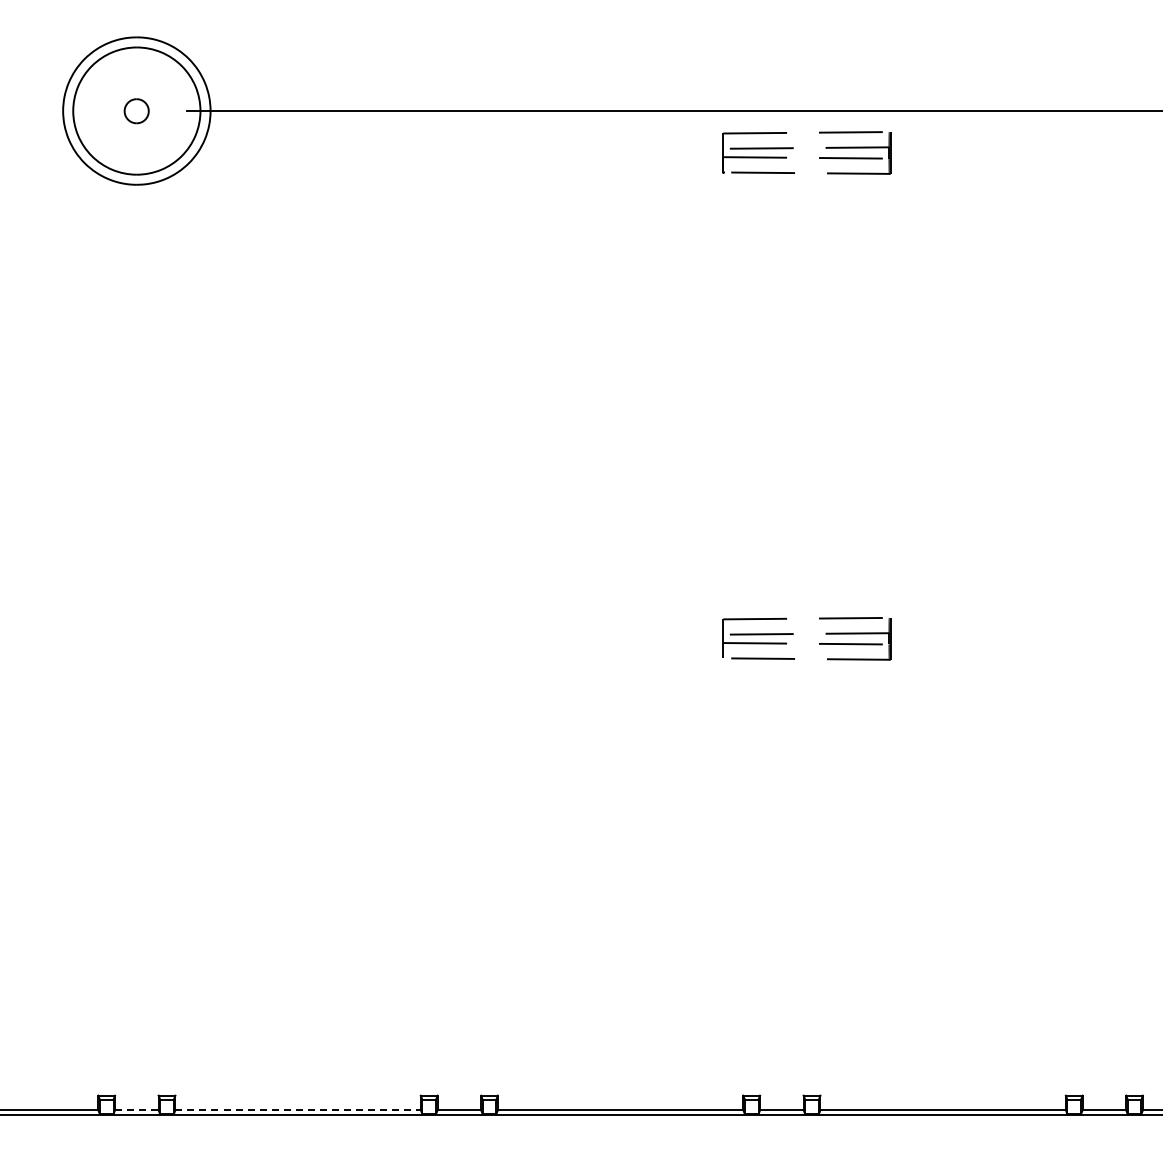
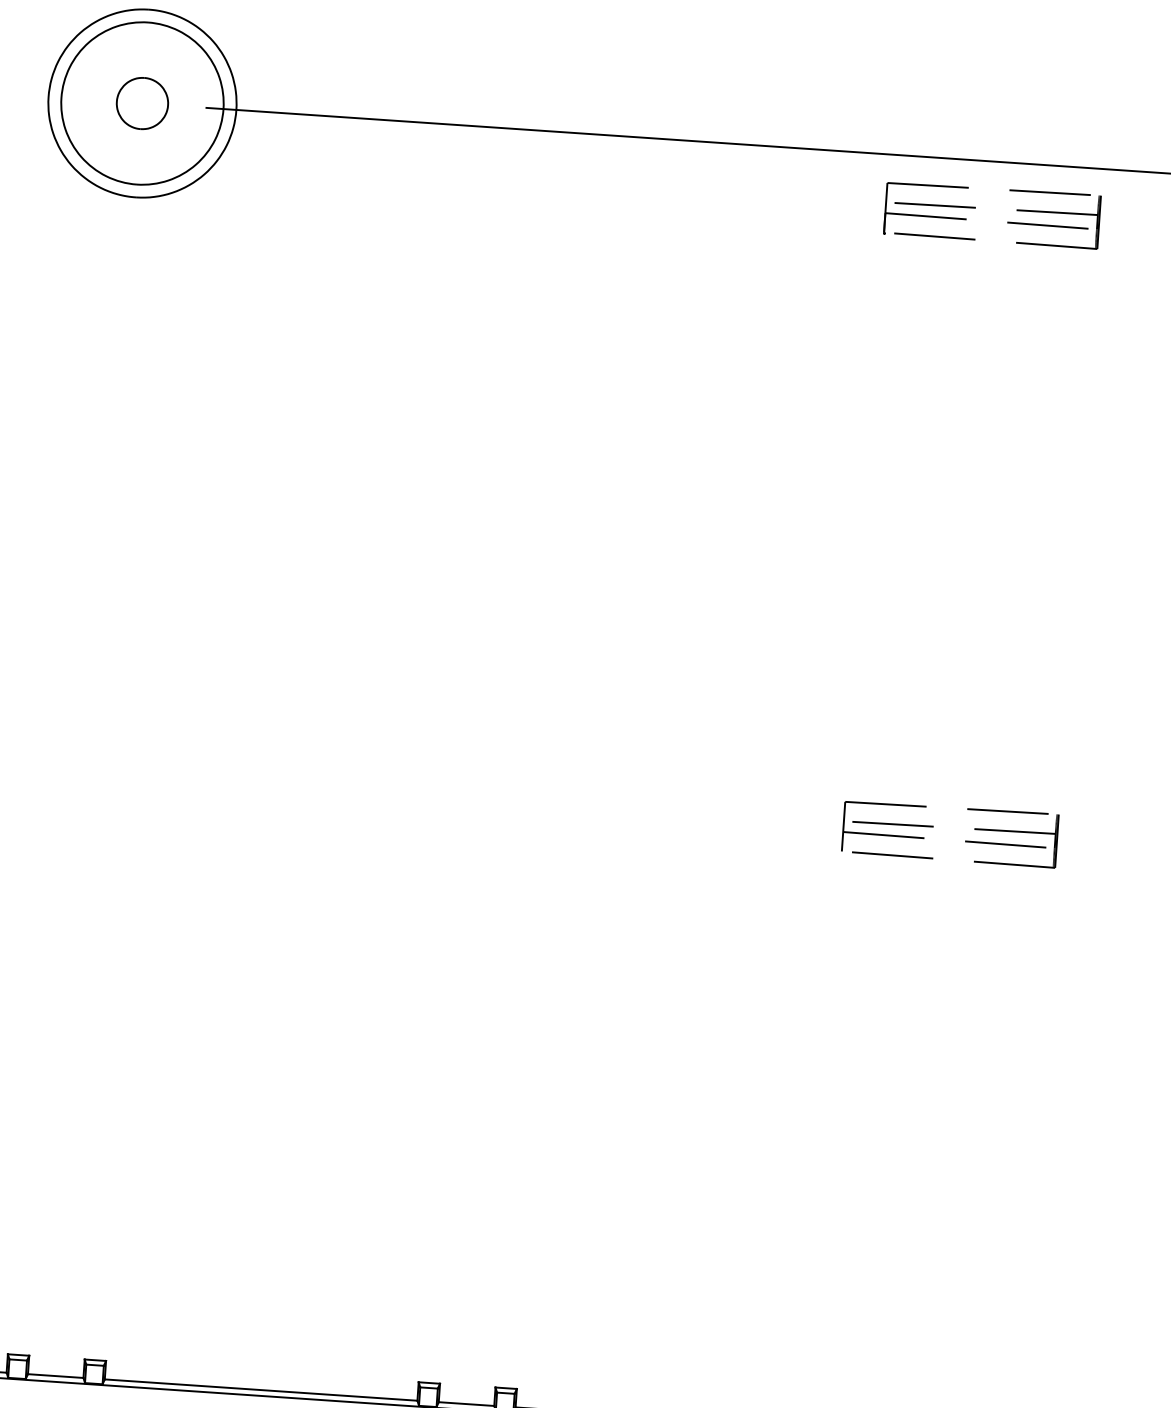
part: (136, 111) -> (141, 104), size x1.67
line: (136, 1110) -> (55, 1376), dashed -> solid
line: (298, 1110) -> (261, 1390), dashed -> solid

